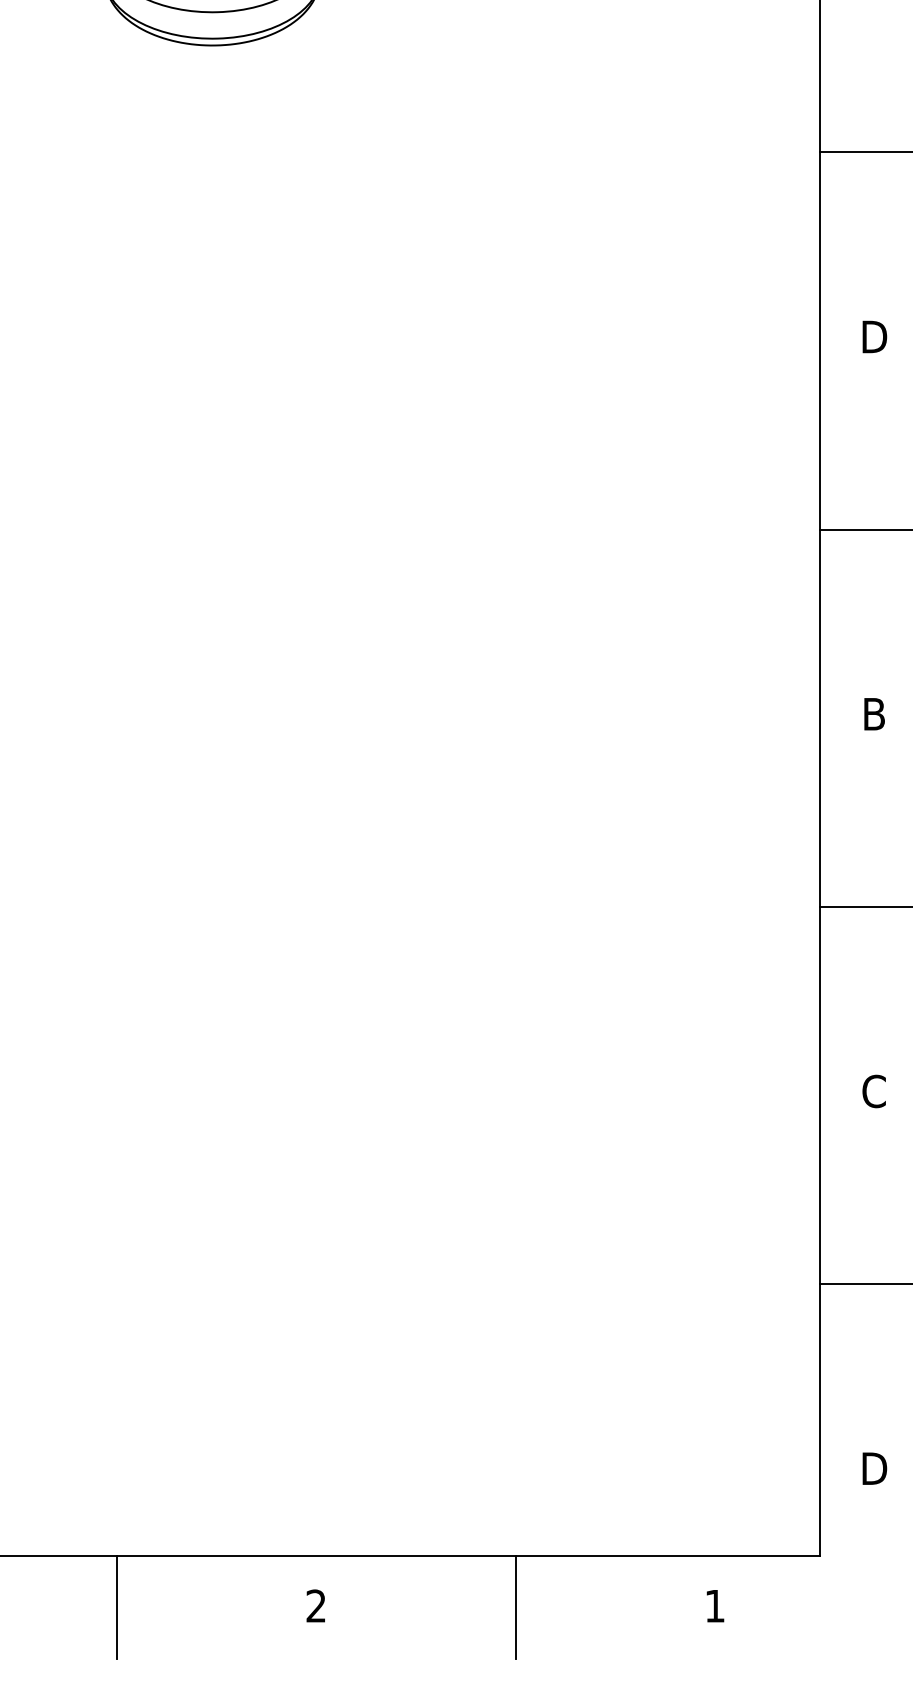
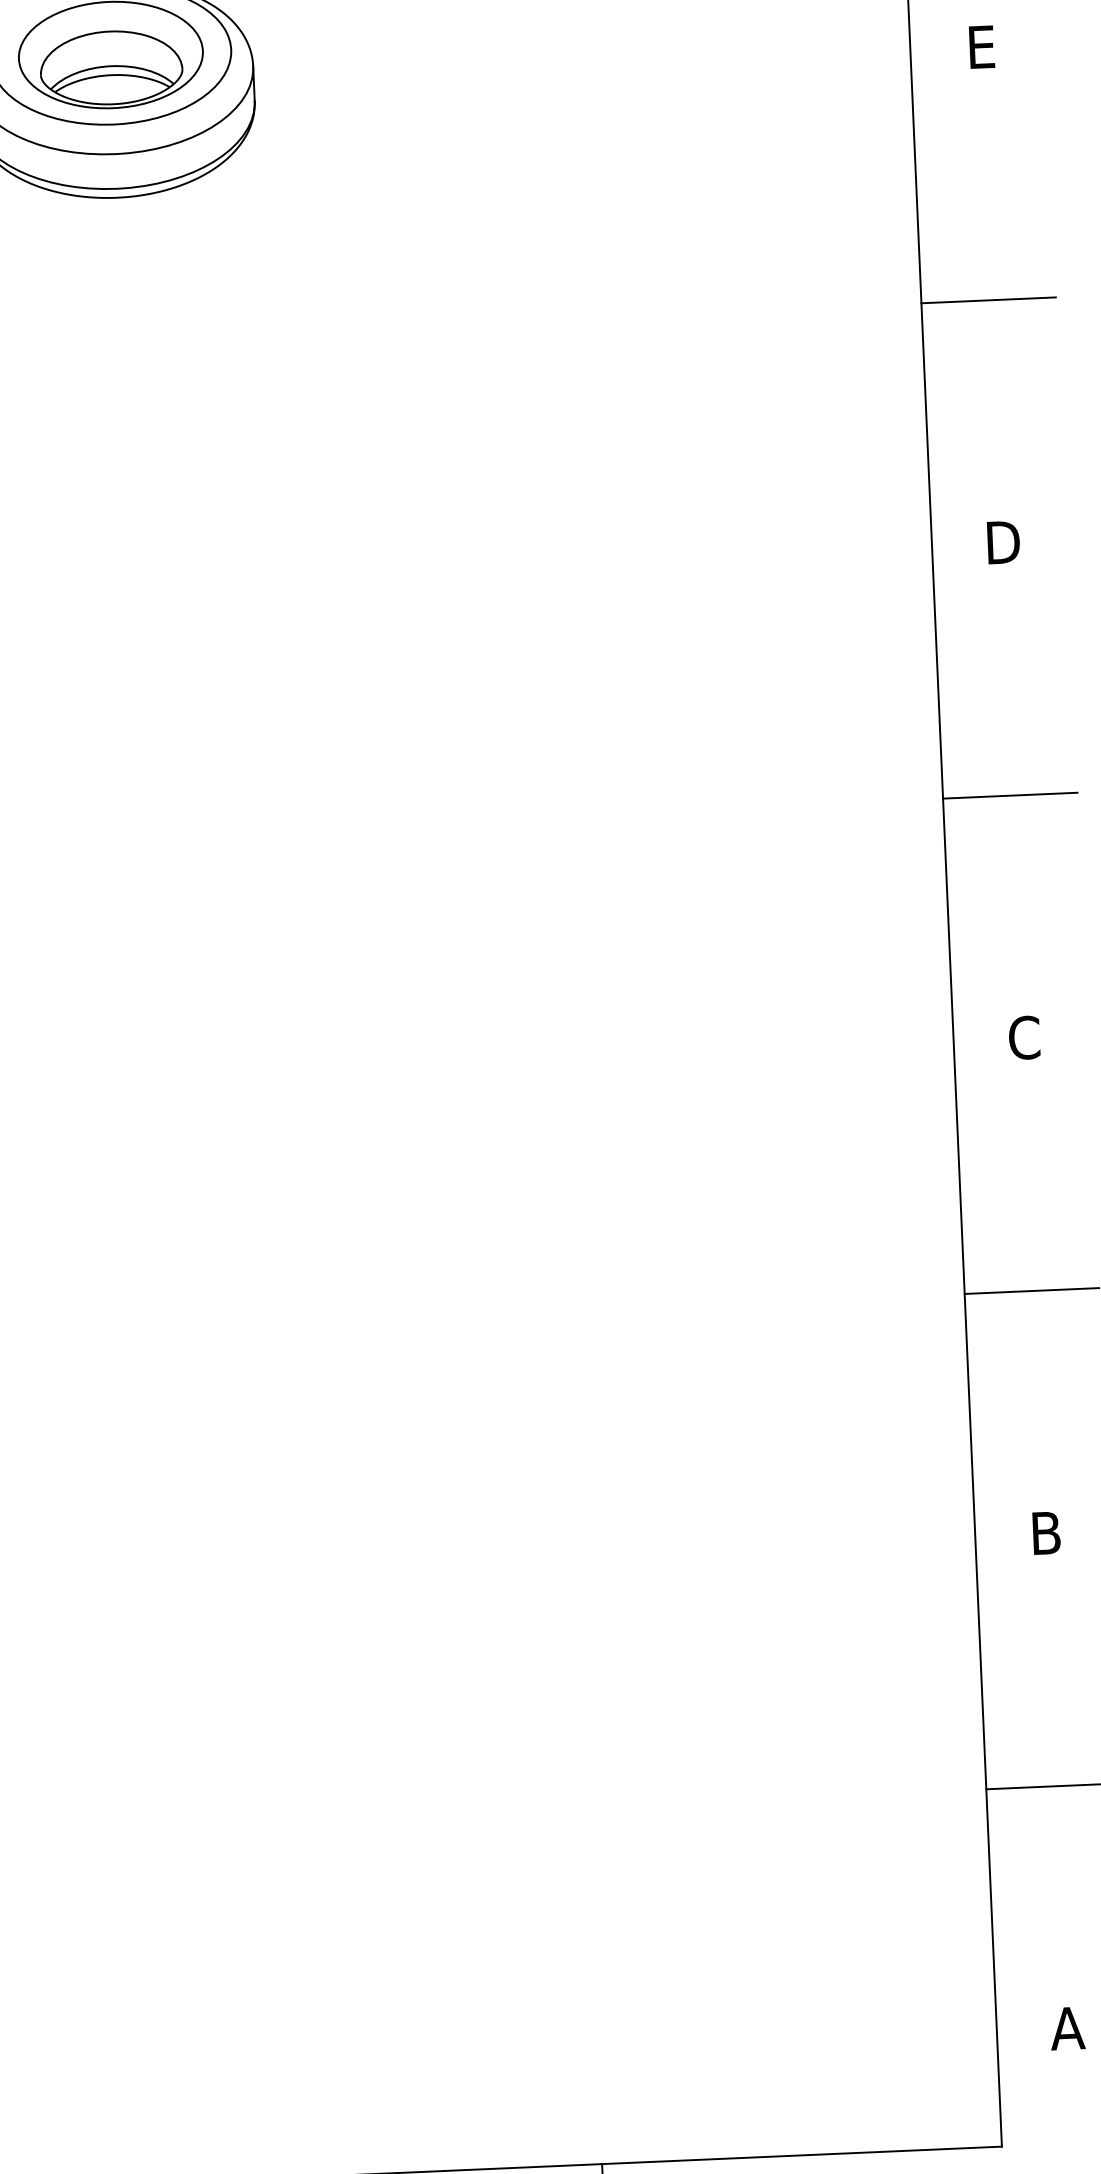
text: (873, 713) -> (1023, 1036), B -> C
text: (873, 1091) -> (1045, 1533), C -> B
text: (874, 1468) -> (1068, 2028), D -> A

